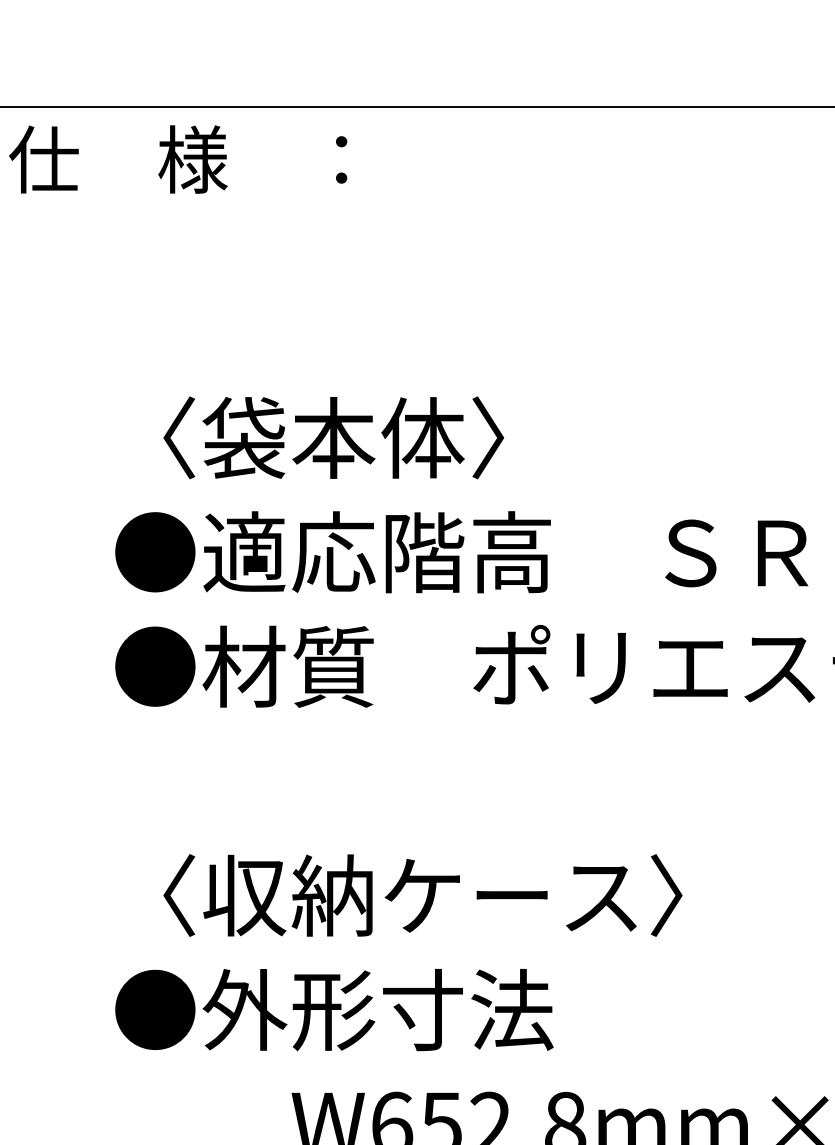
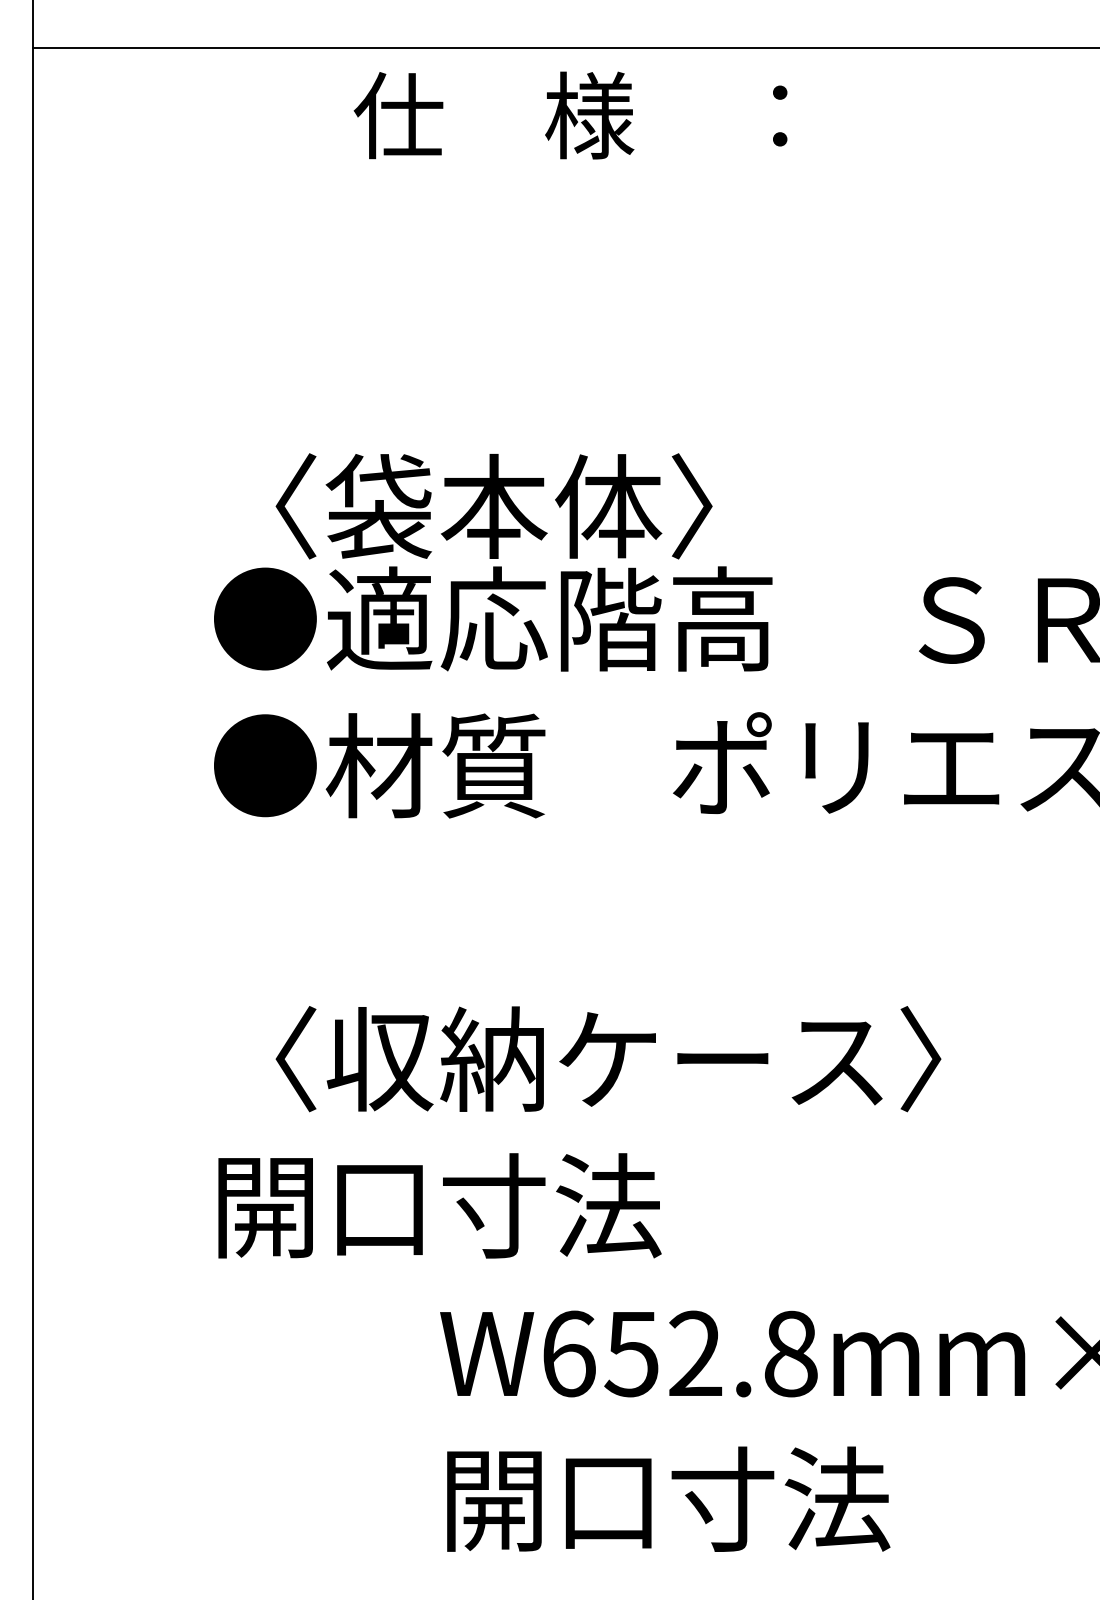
text: (178, 159) -> (570, 115), moved
text: (333, 437) -> (493, 506), moved
text: (334, 1009) -> (494, 1205), ●外形寸法 -> 開口寸法

